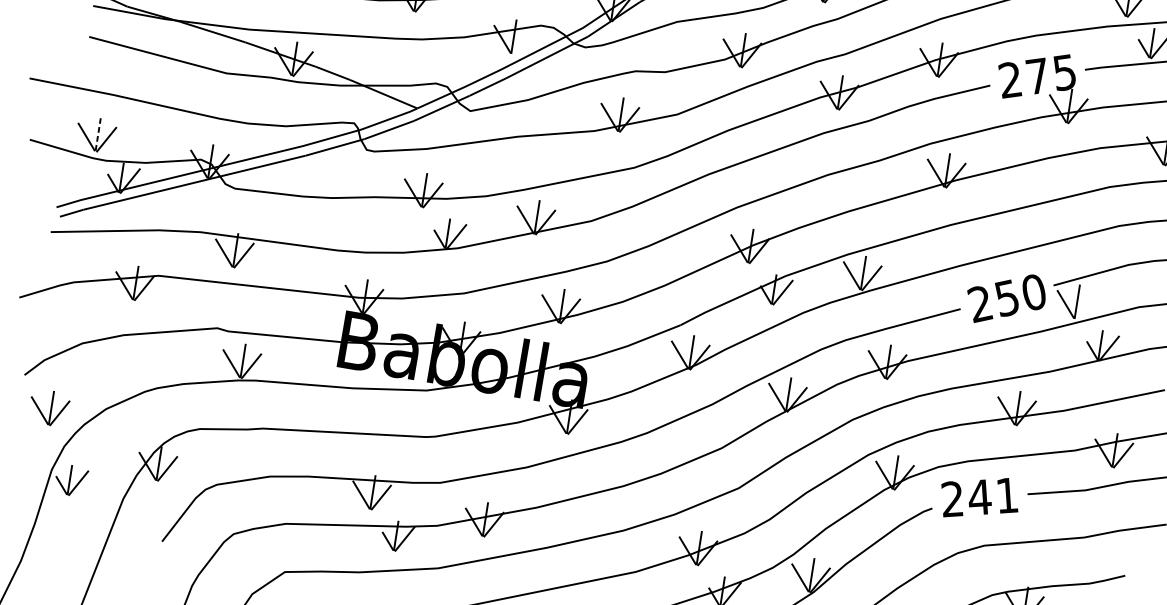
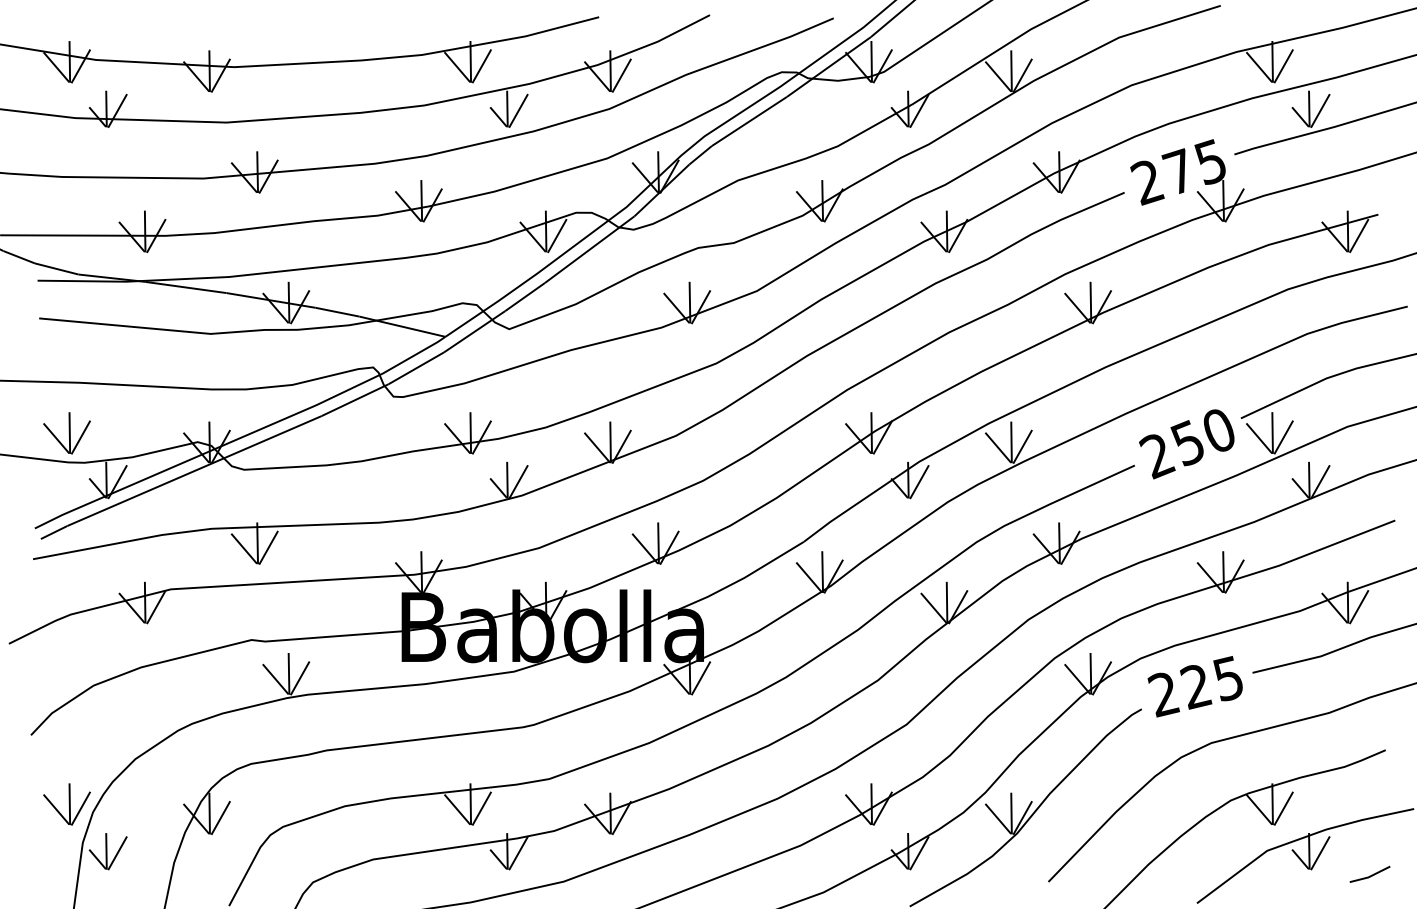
line: (522, 41) -> (557, 235), added
line: (97, 134) -> (69, 433), dashed -> solid
line: (1085, 306) -> (1283, 437), added
part: (48, 407) -> (66, 804), moved
text: (993, 496) -> (1212, 682), 241 -> 225

